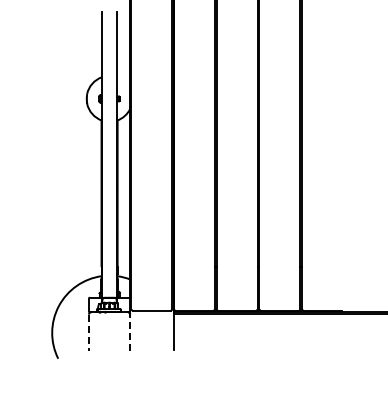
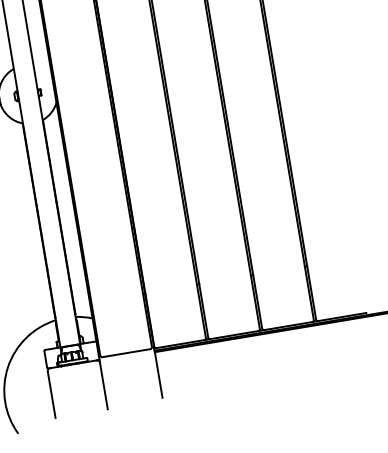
line: (130, 332) -> (104, 385), dashed -> solid
line: (88, 333) -> (51, 395), dashed -> solid

